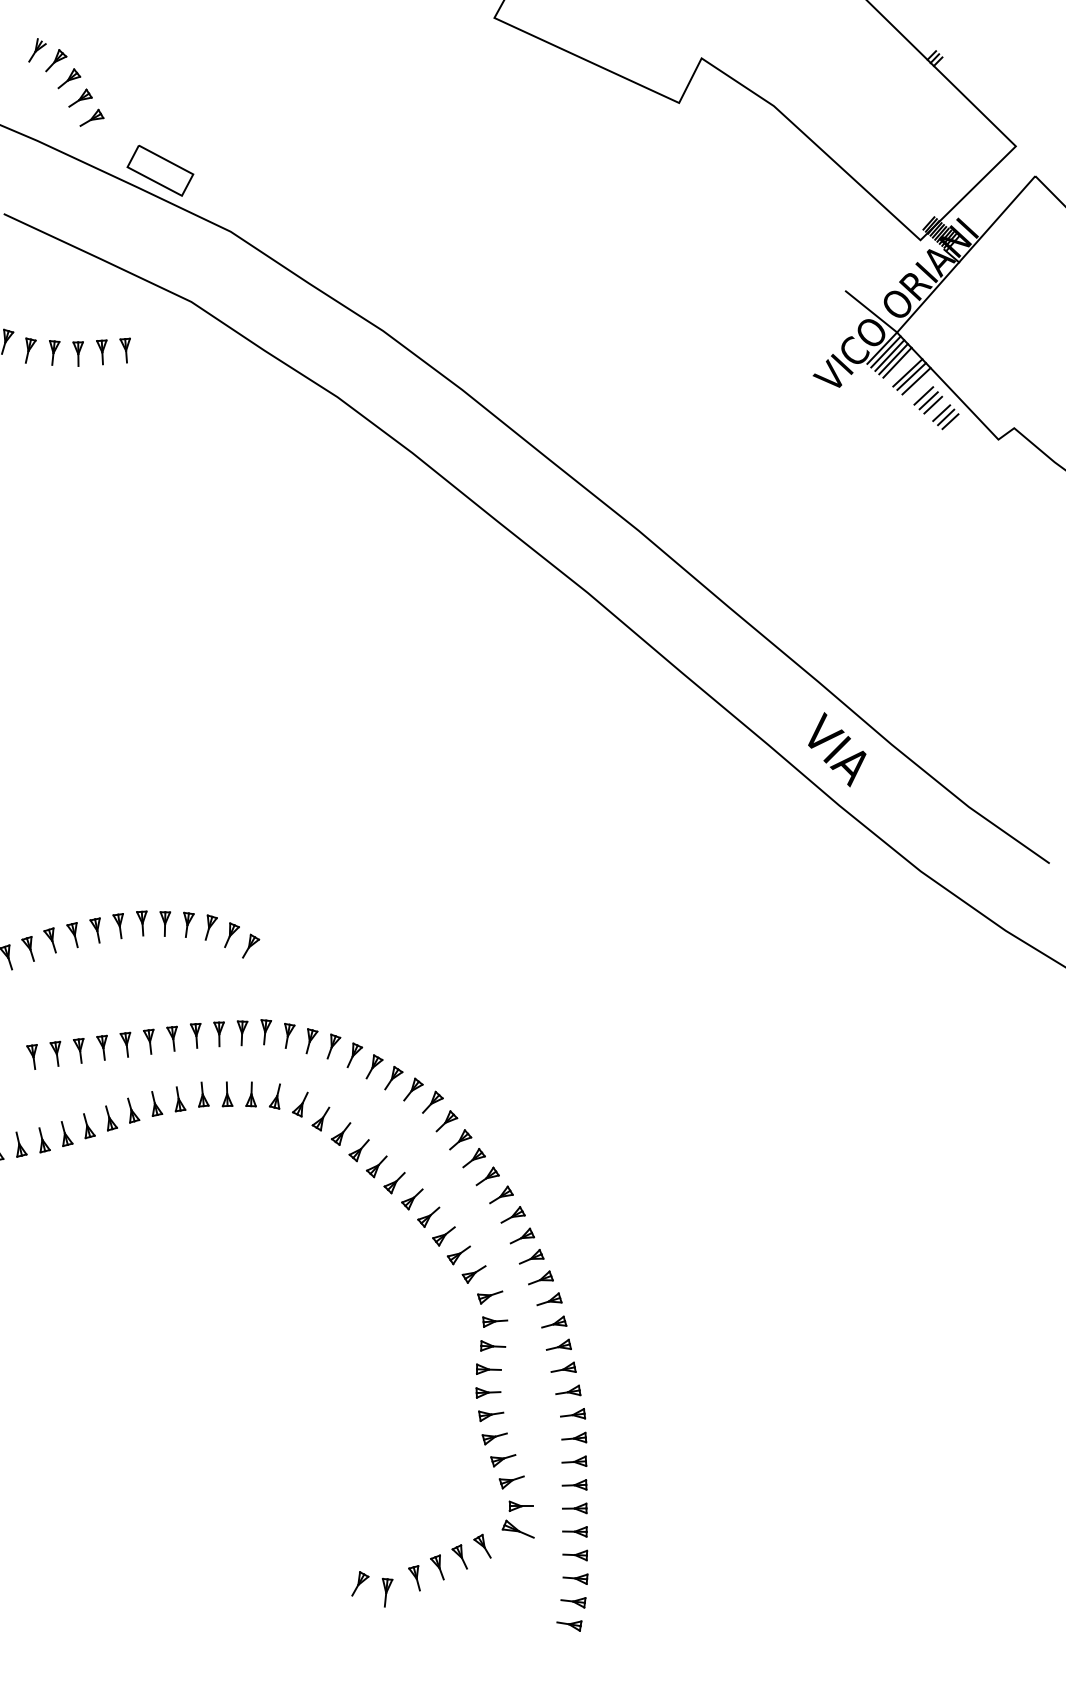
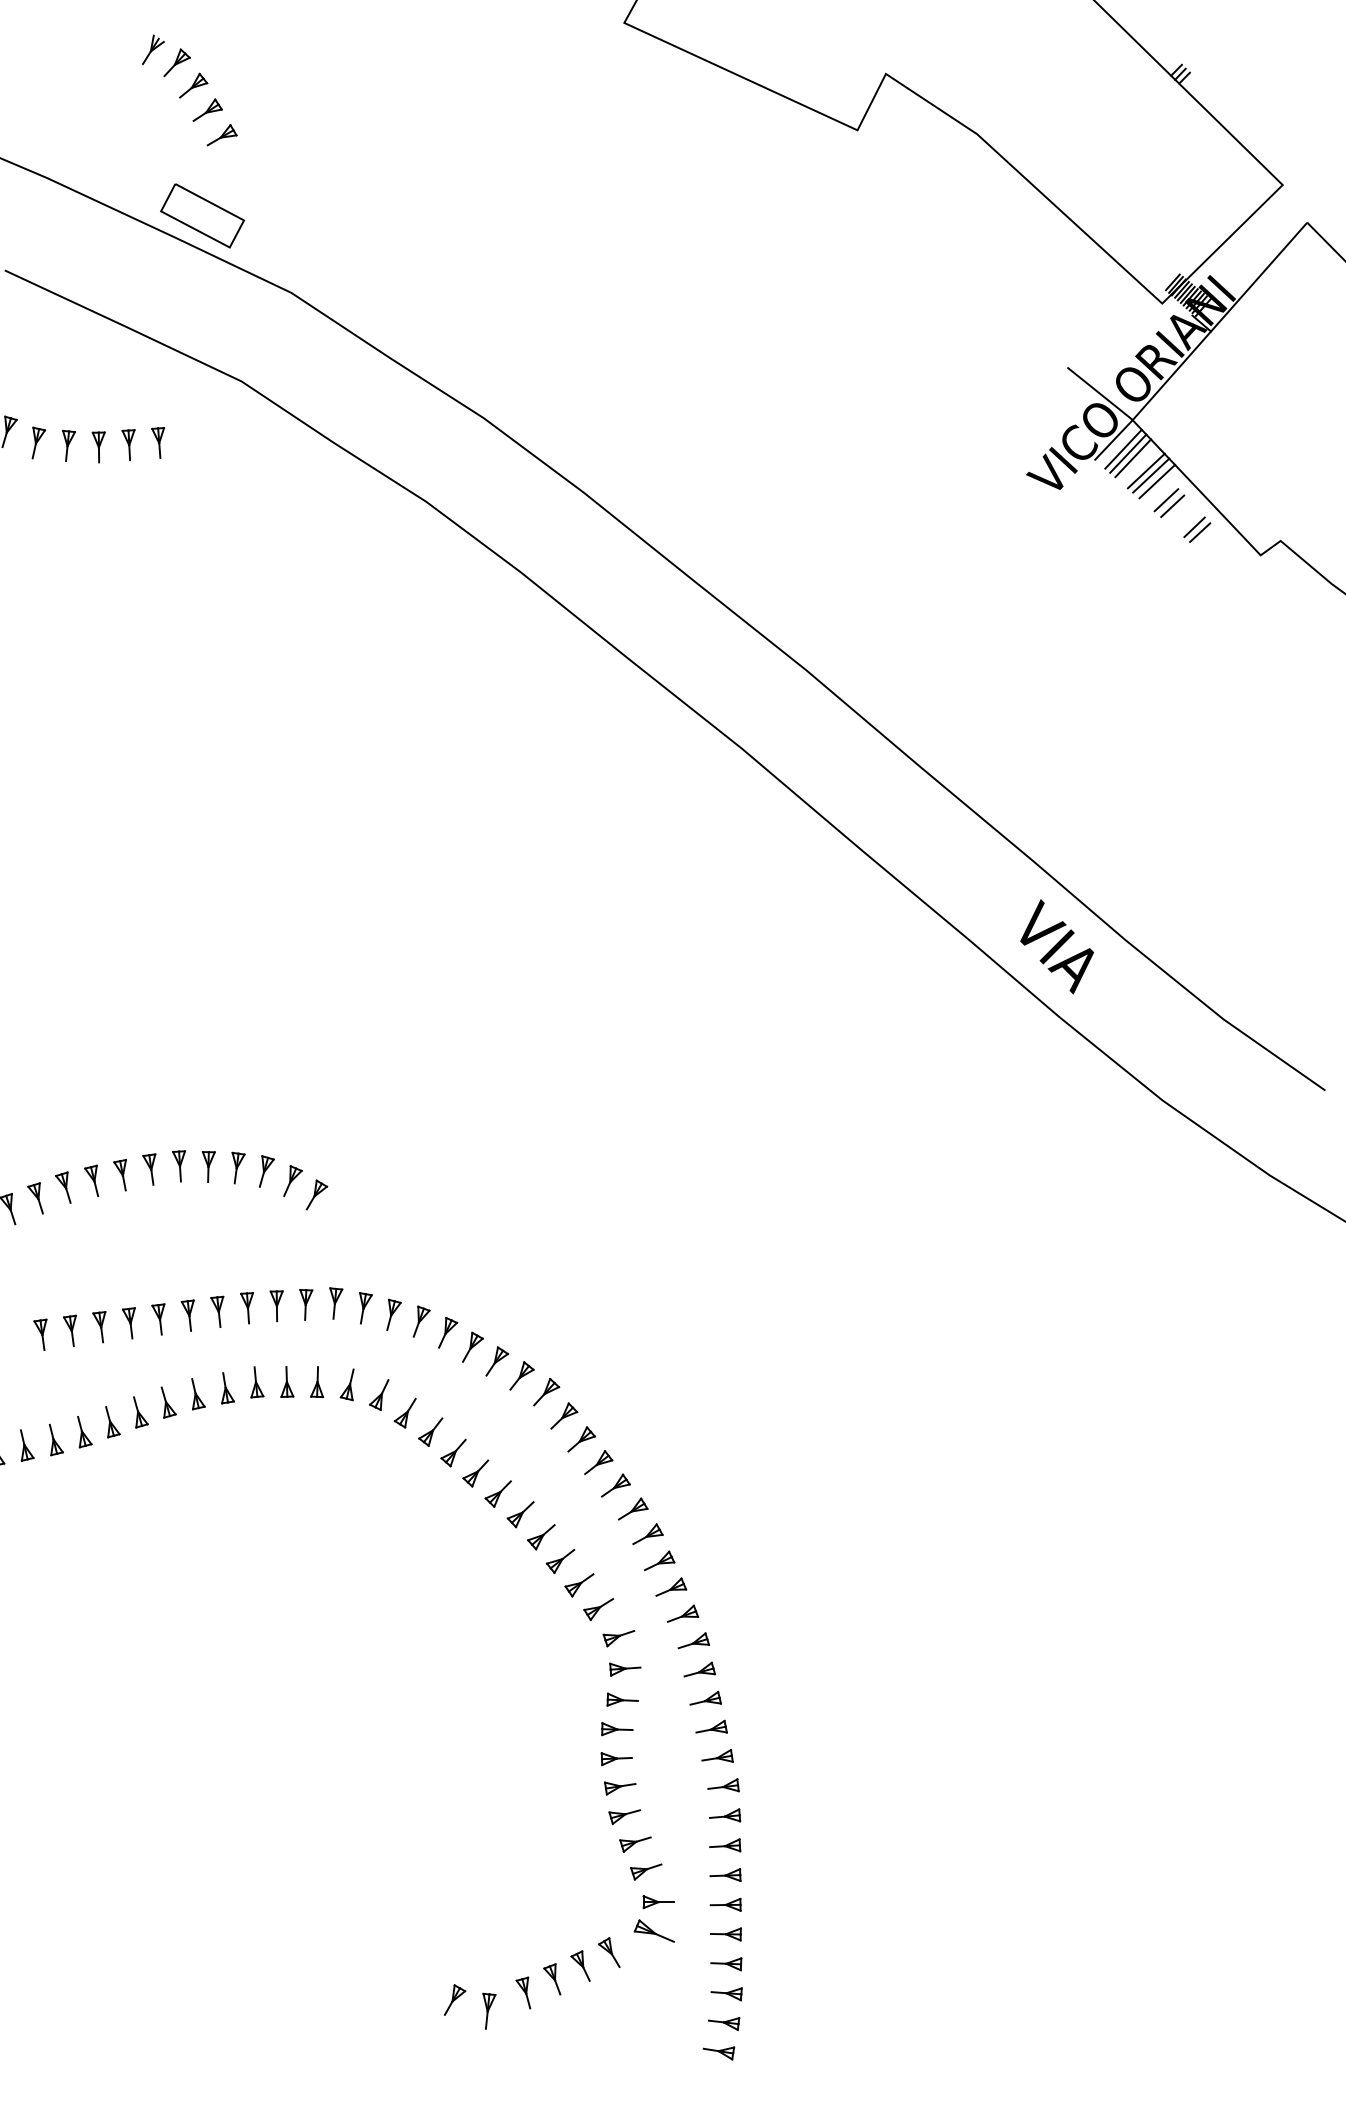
part: (66, 82) -> (189, 90), moved
line: (885, 351) -> (1118, 444), removed
line: (933, 404) -> (1178, 511), removed
line: (941, 412) -> (1188, 521), removed

